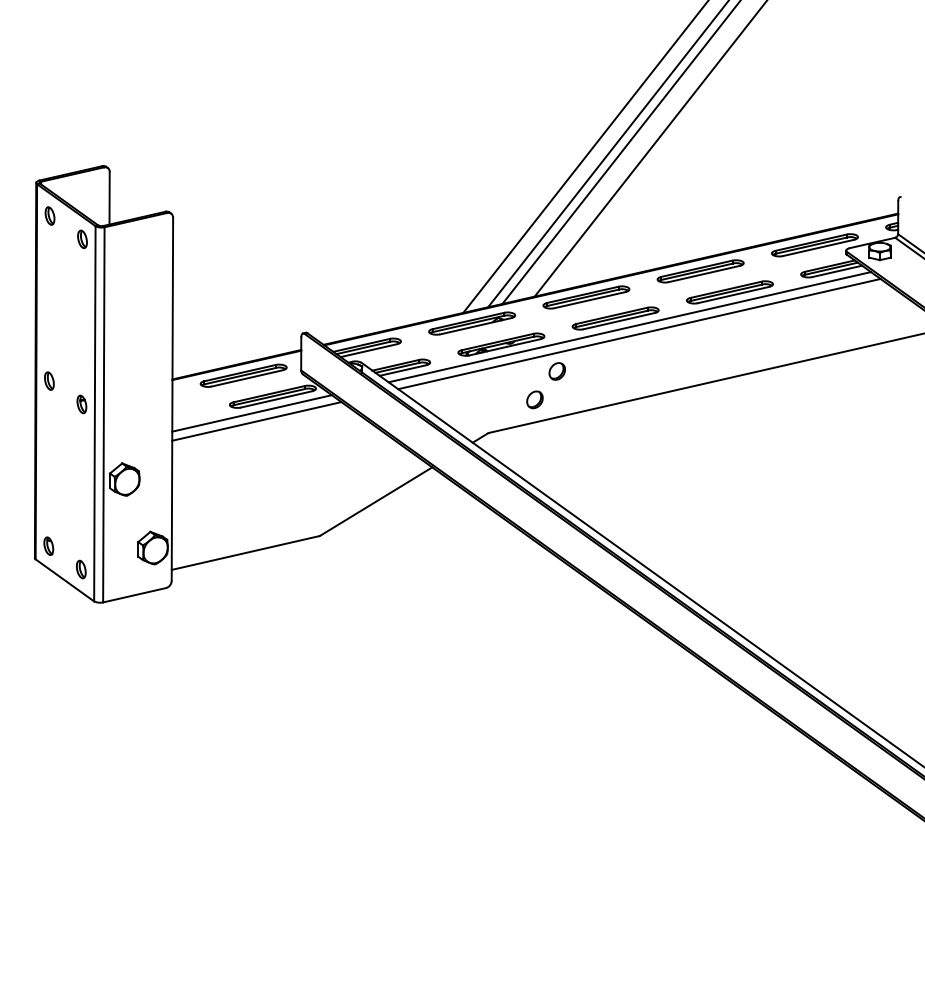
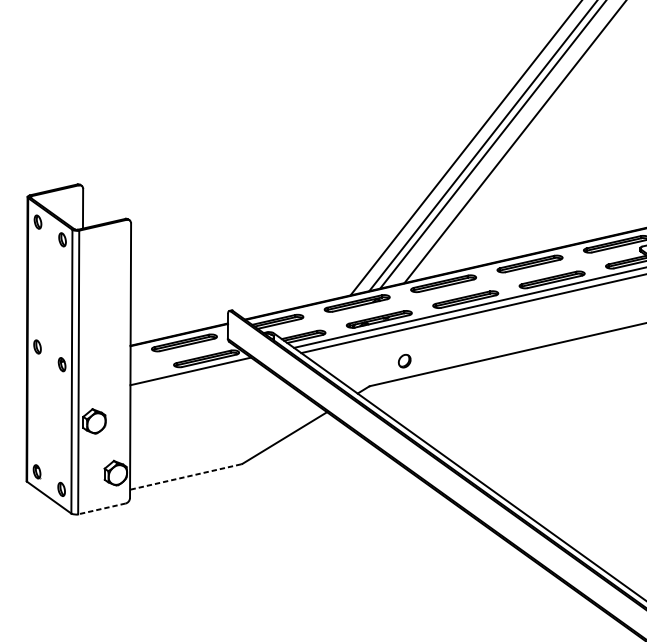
part: (556, 371) -> (421, 339), removed
line: (256, 421) -> (194, 377), removed
line: (244, 553) -> (185, 477), solid -> dashed
line: (134, 595) -> (101, 509), solid -> dashed

